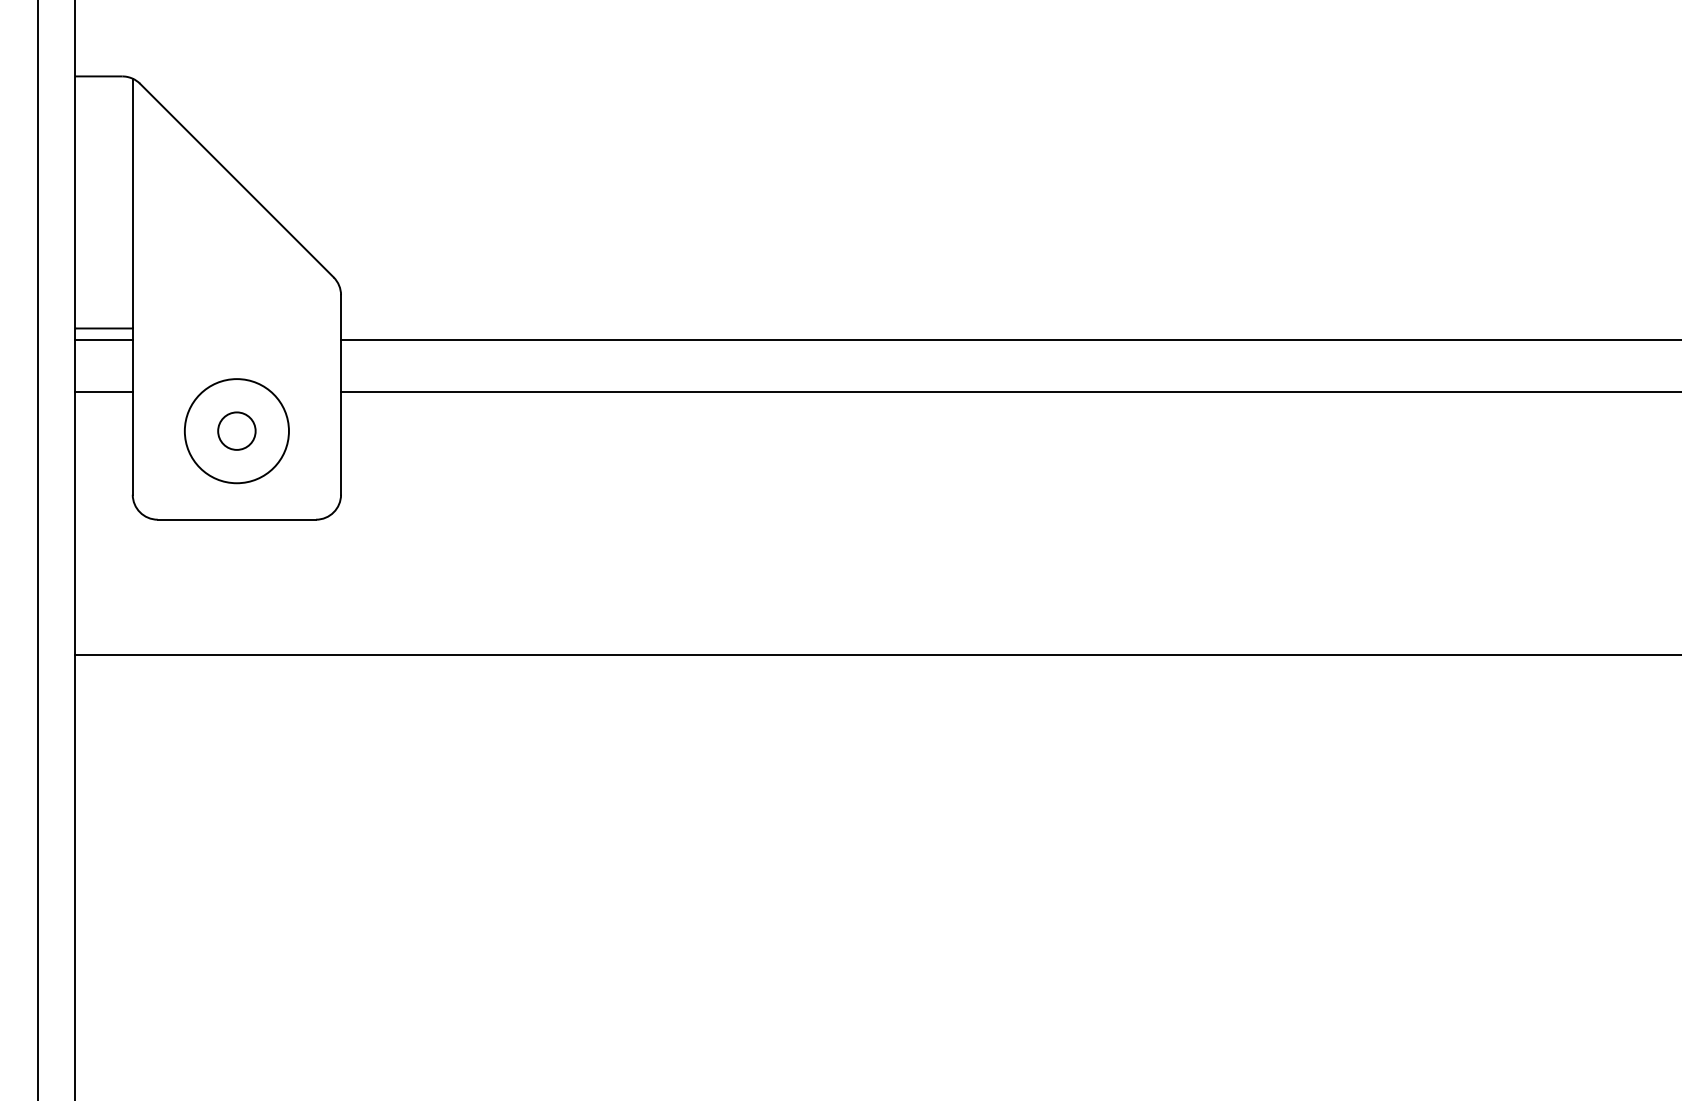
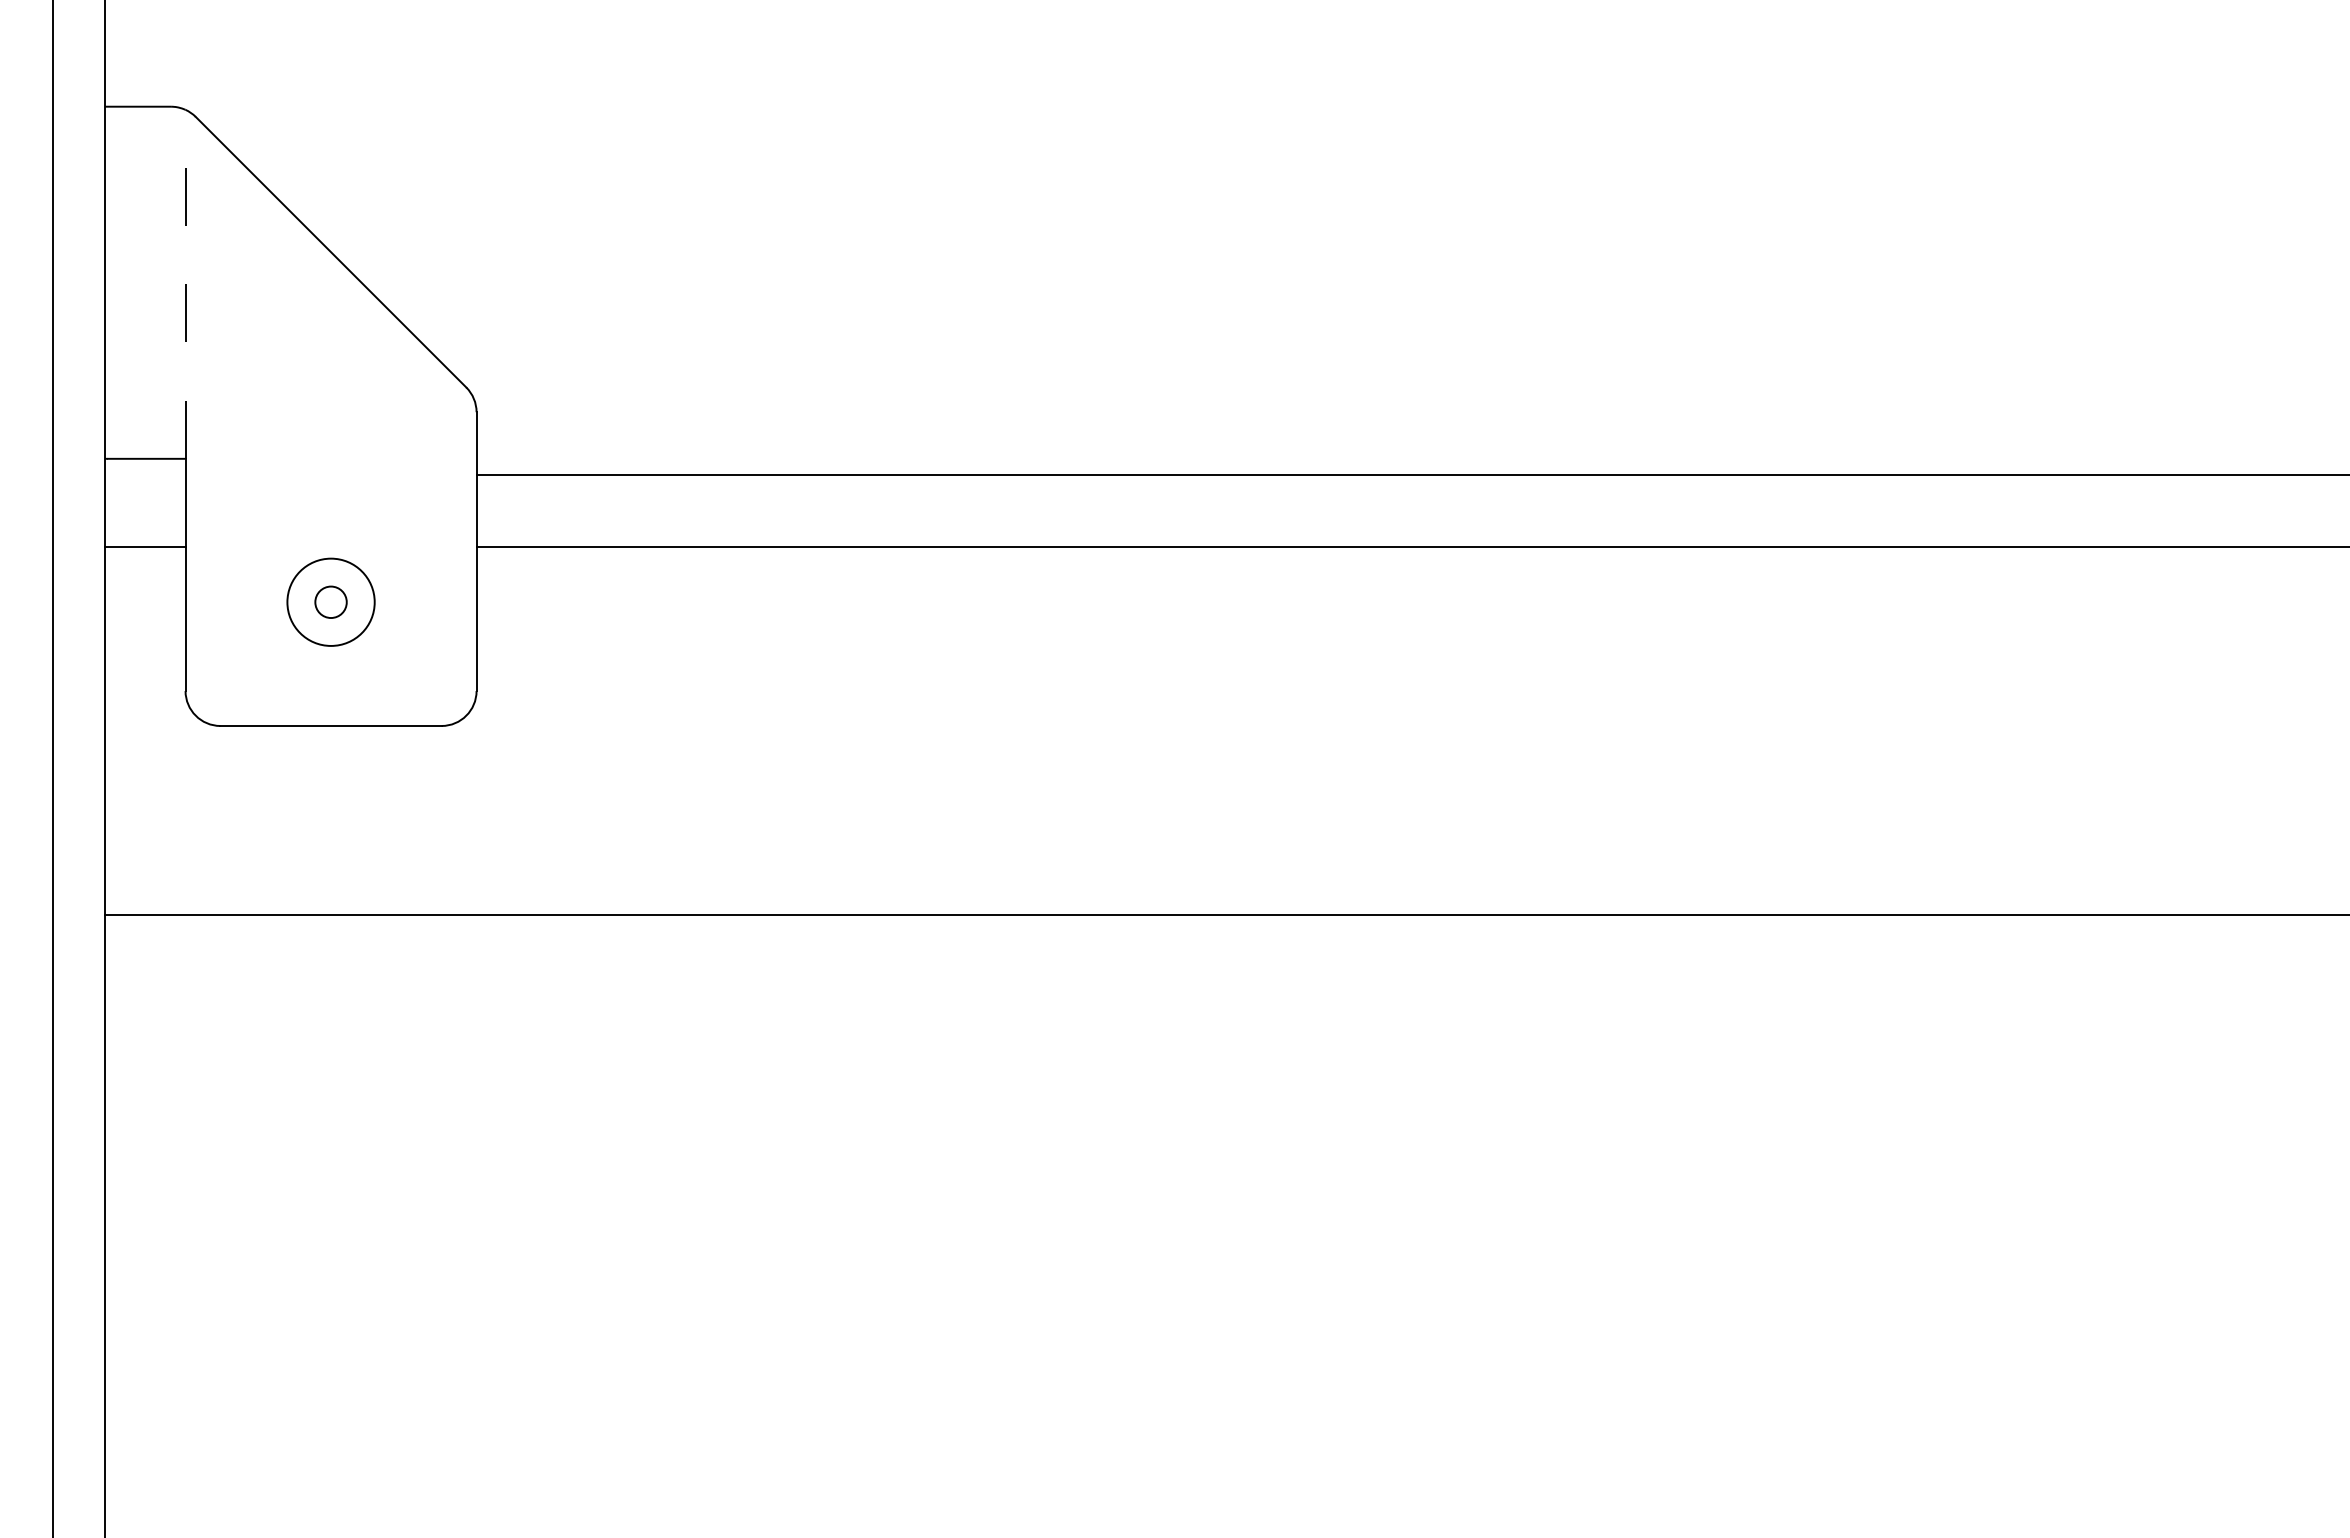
line: (132, 202) -> (185, 283), solid -> dashed
line: (103, 340) -> (144, 475), removed
circle: (236, 431) -> (330, 602), size x0.6
circle: (236, 431) -> (330, 602), size x0.6

